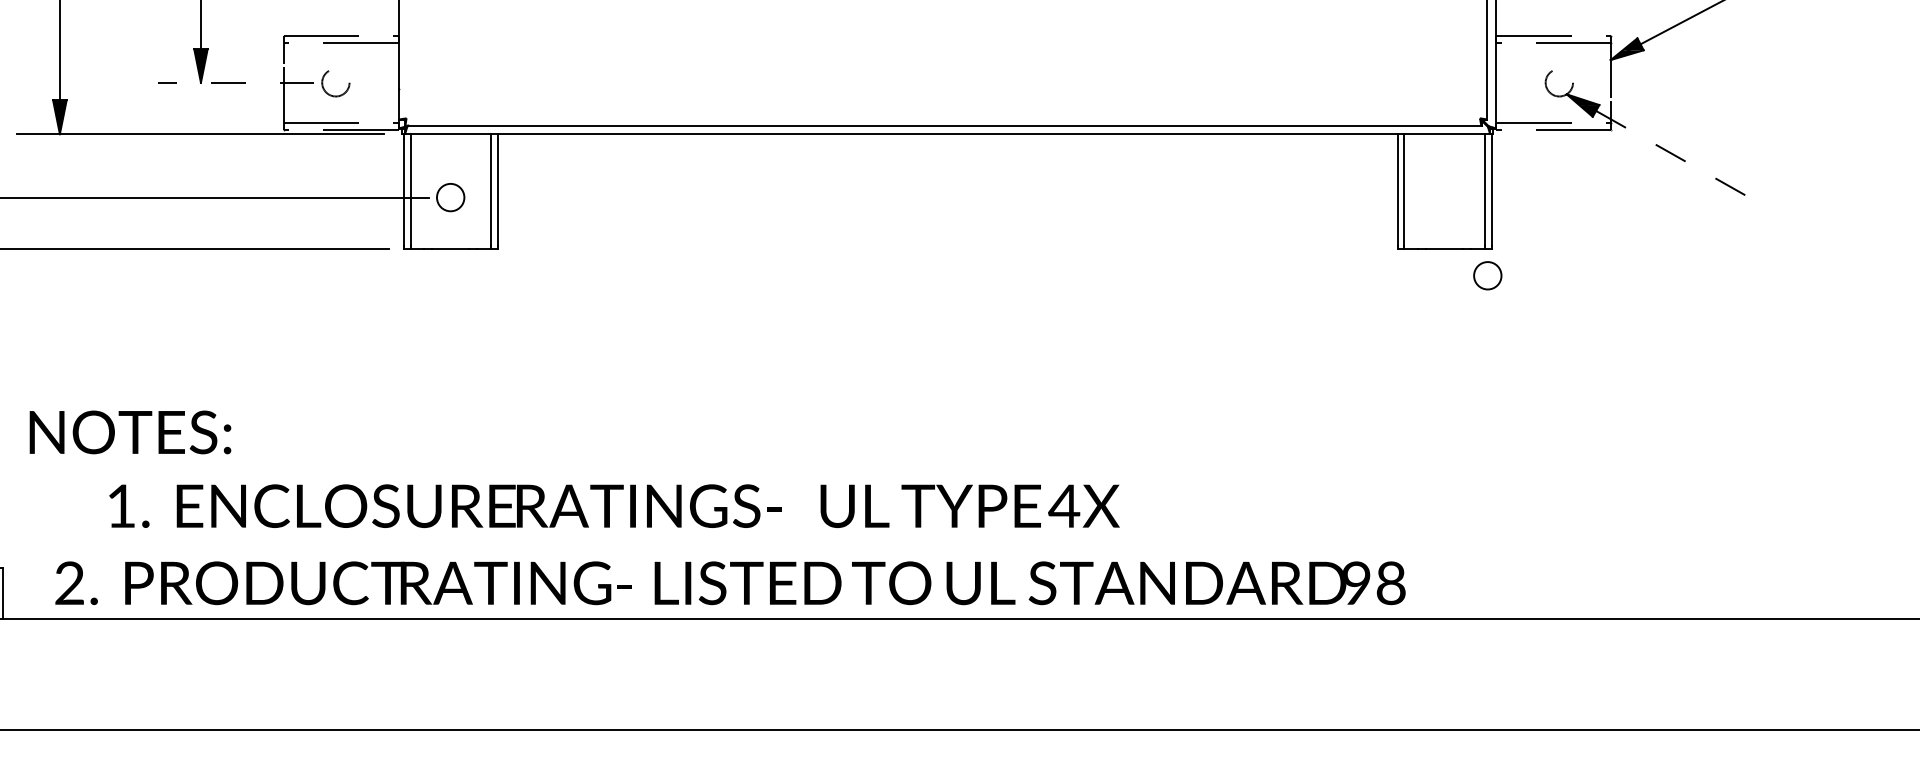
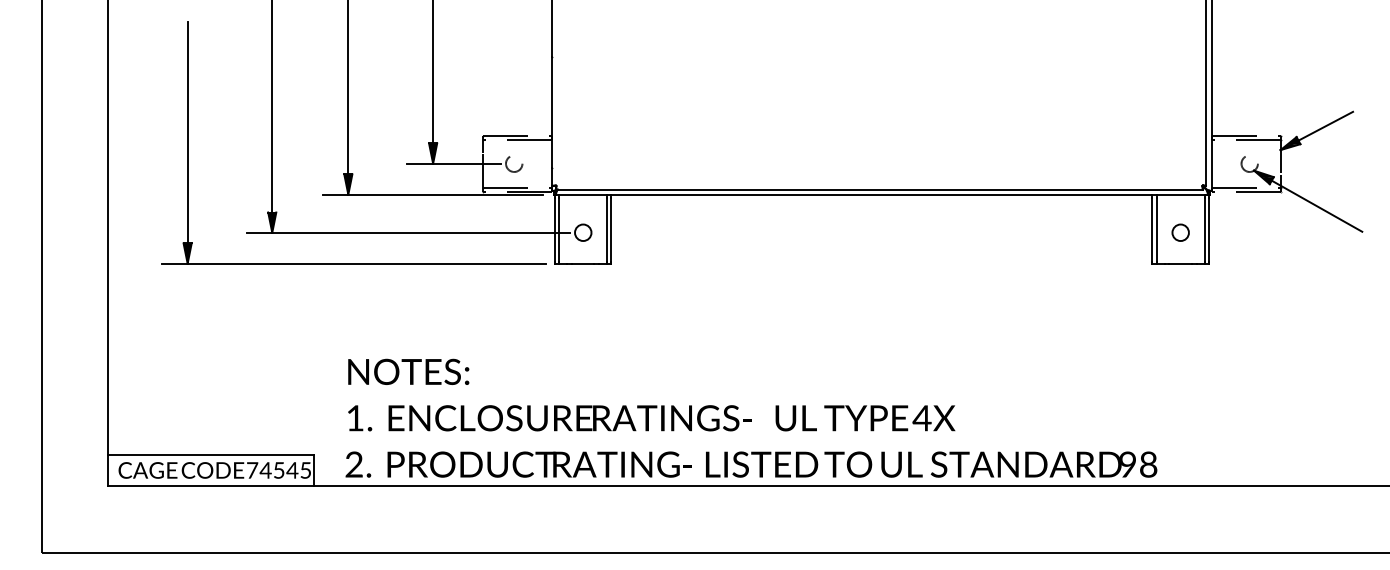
line: (236, 82) -> (454, 163), dashed -> solid
line: (1672, 153) -> (1317, 206), dashed -> solid
circle: (1487, 275) -> (1180, 232), moved
text: (130, 431) -> (408, 371), moved
text: (614, 506) -> (651, 418), moved

